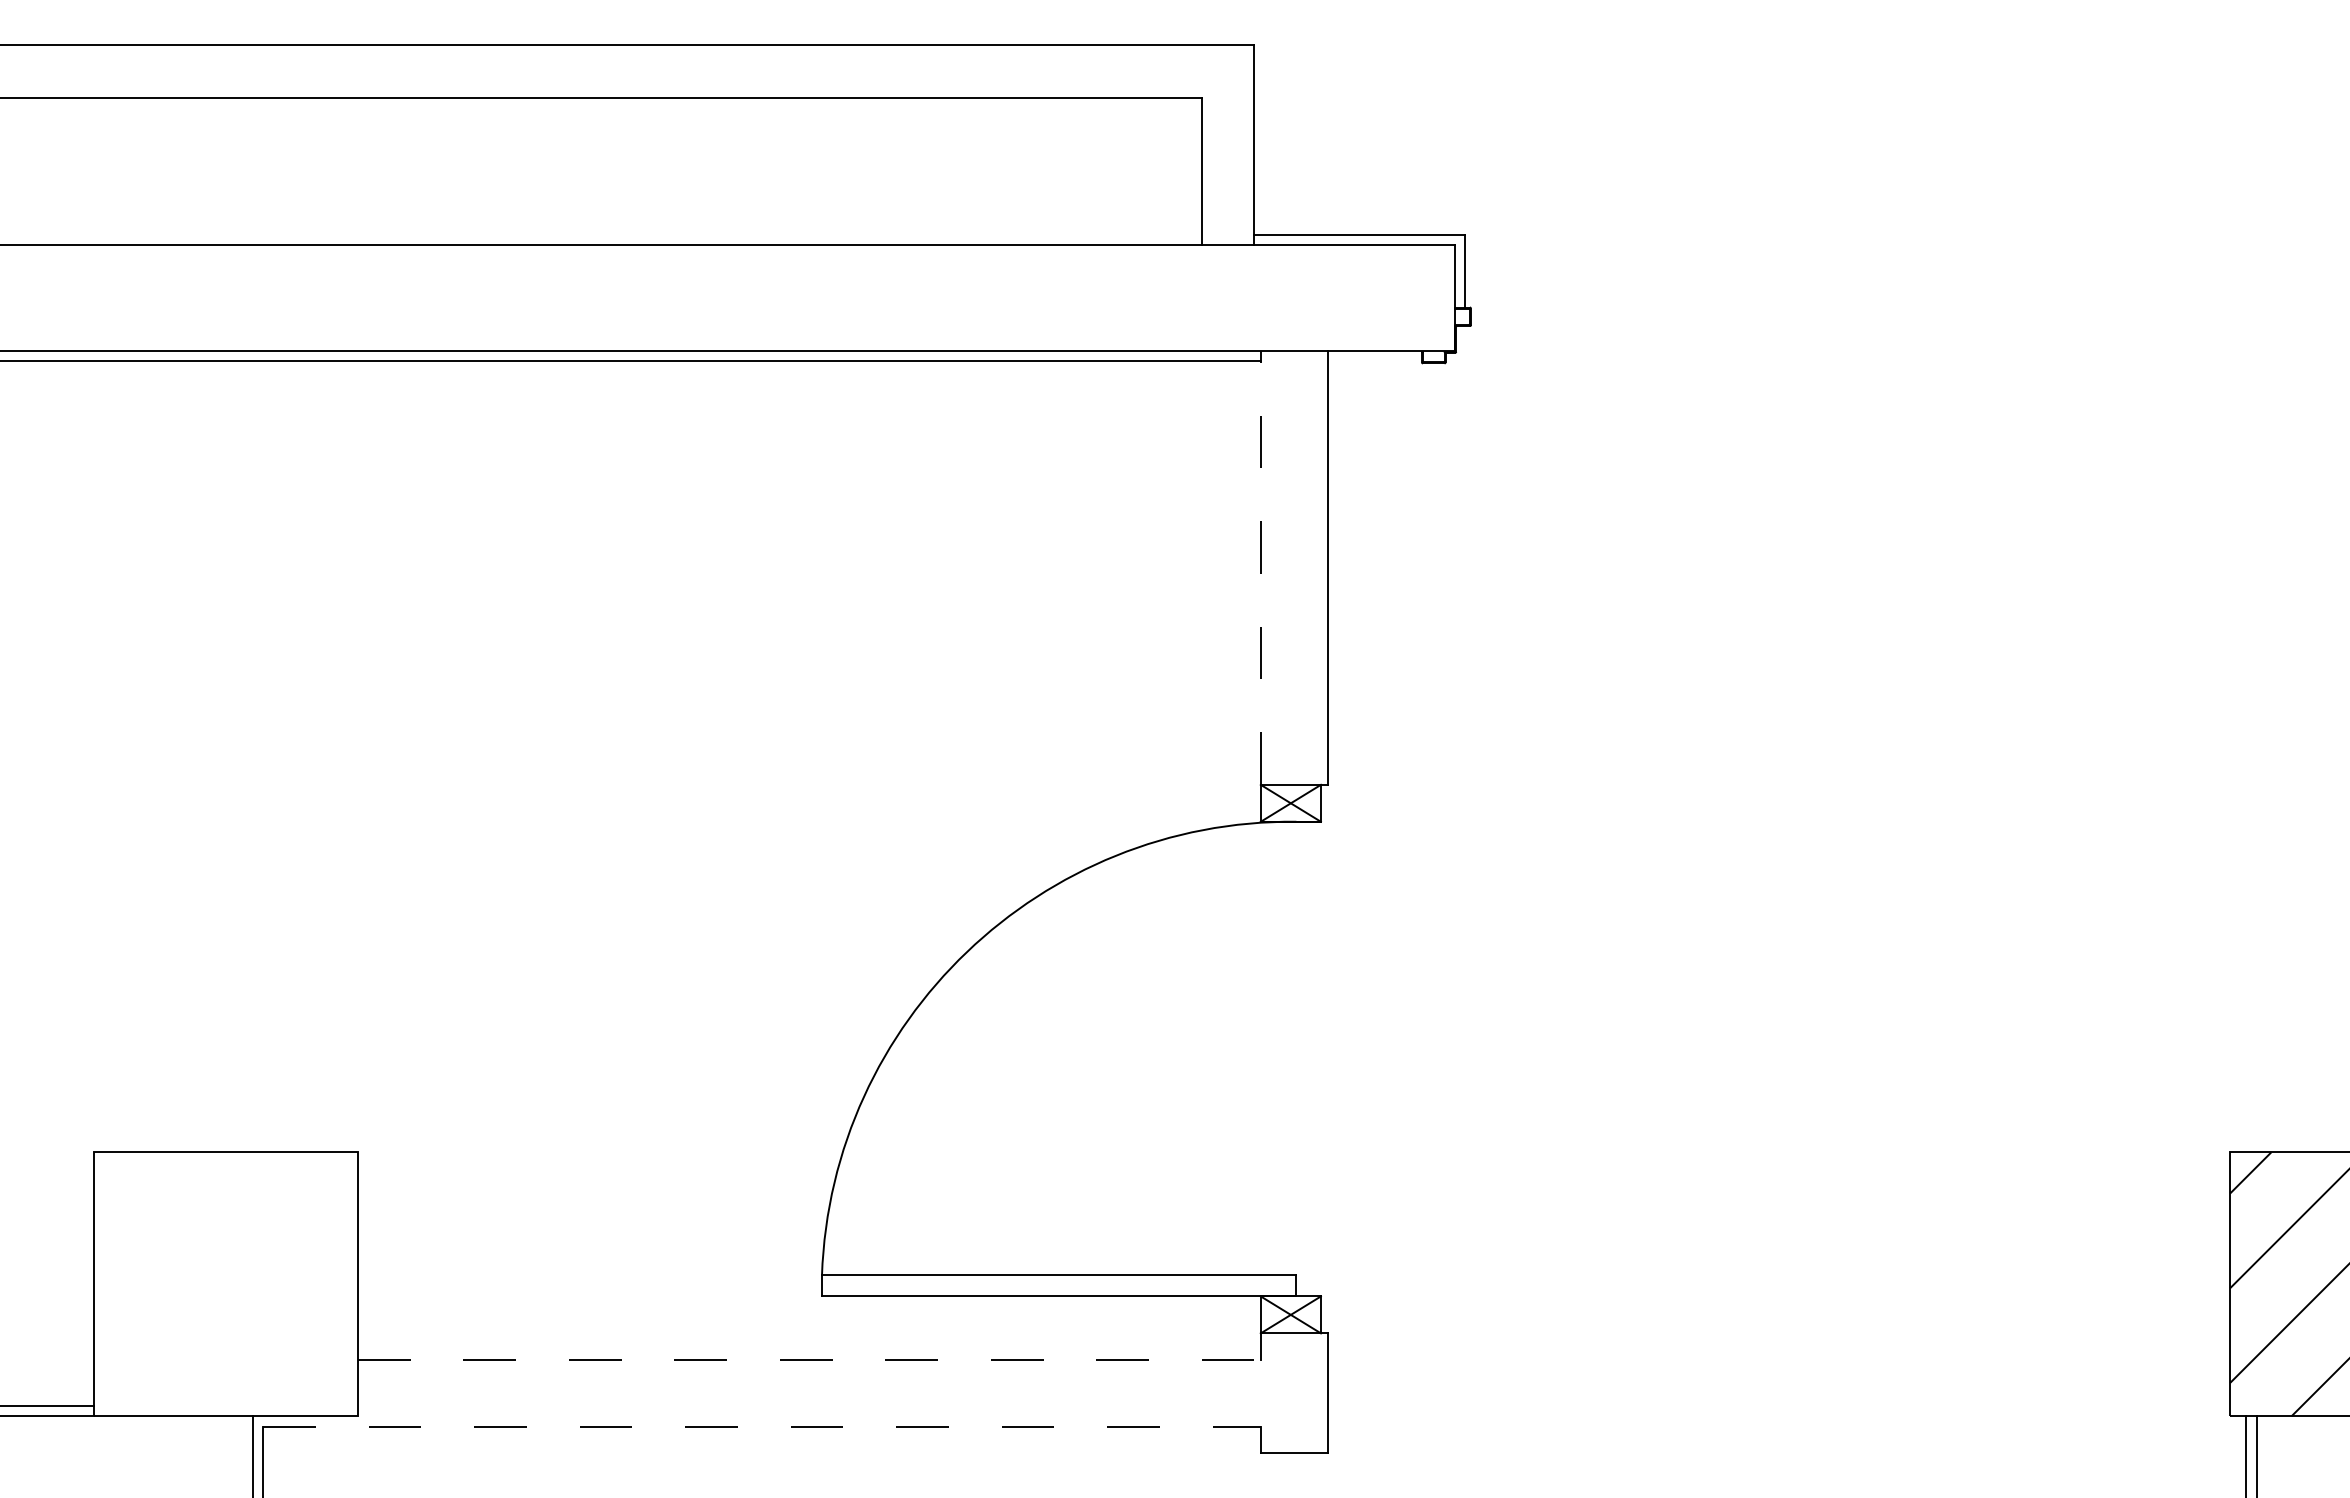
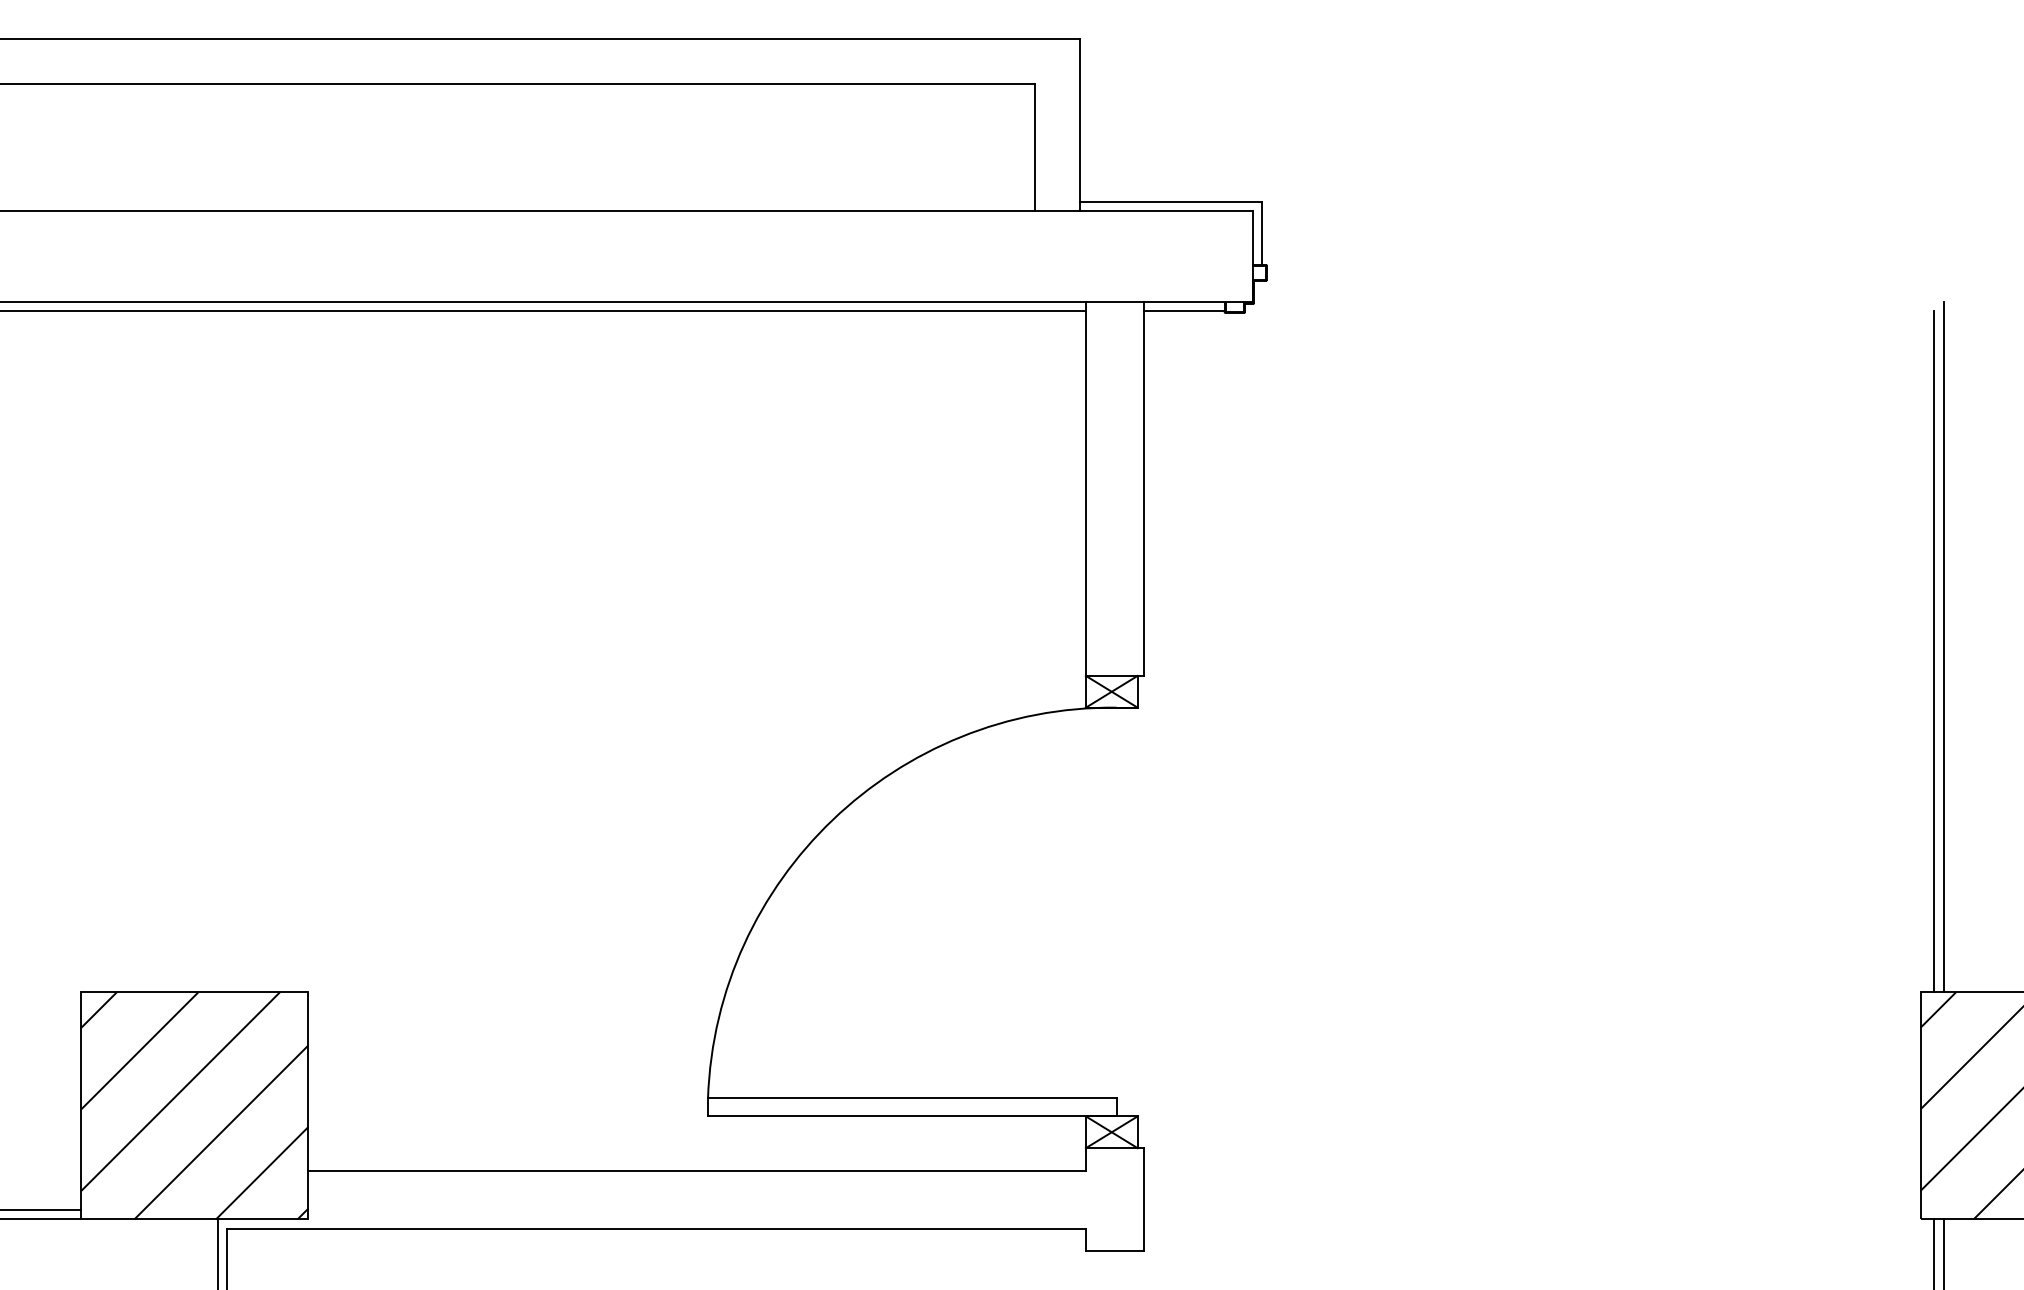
line: (1374, 361) -> (1183, 311), added
line: (1260, 567) -> (1085, 488), dashed -> solid
line: (2256, 751) -> (1943, 647), added
line: (2246, 756) -> (1934, 651), added
hatch: (225, 1284) -> (194, 1106), added
line: (809, 1359) -> (697, 1170), dashed -> solid
line: (762, 1426) -> (656, 1228), dashed -> solid

